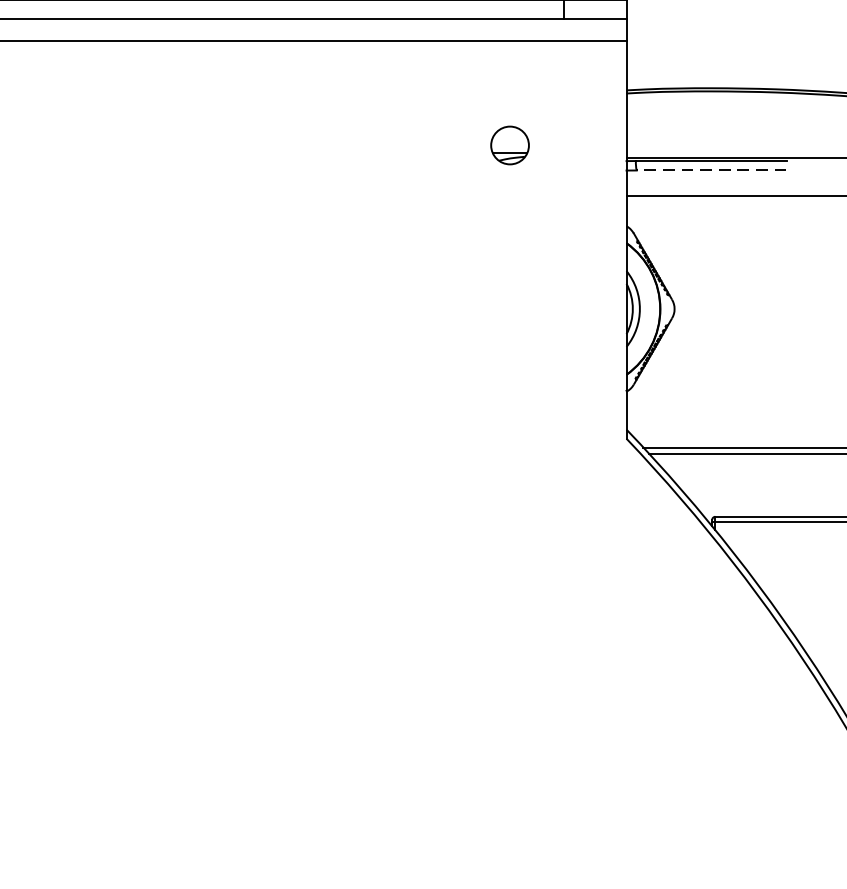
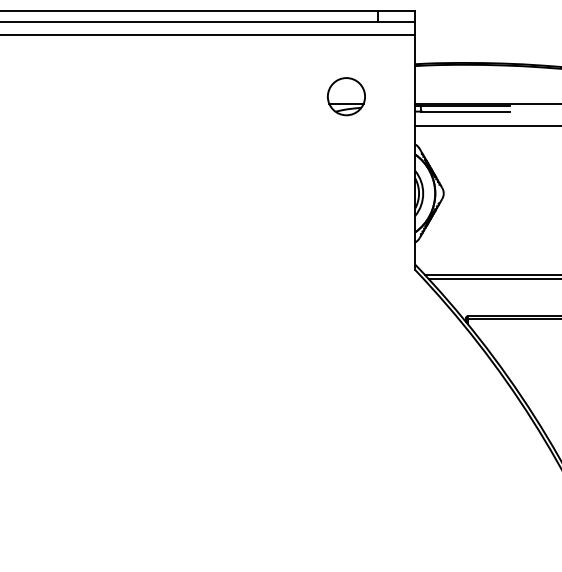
part: (510, 144) -> (346, 96), size x1.67
line: (711, 170) -> (465, 111), dashed -> solid

